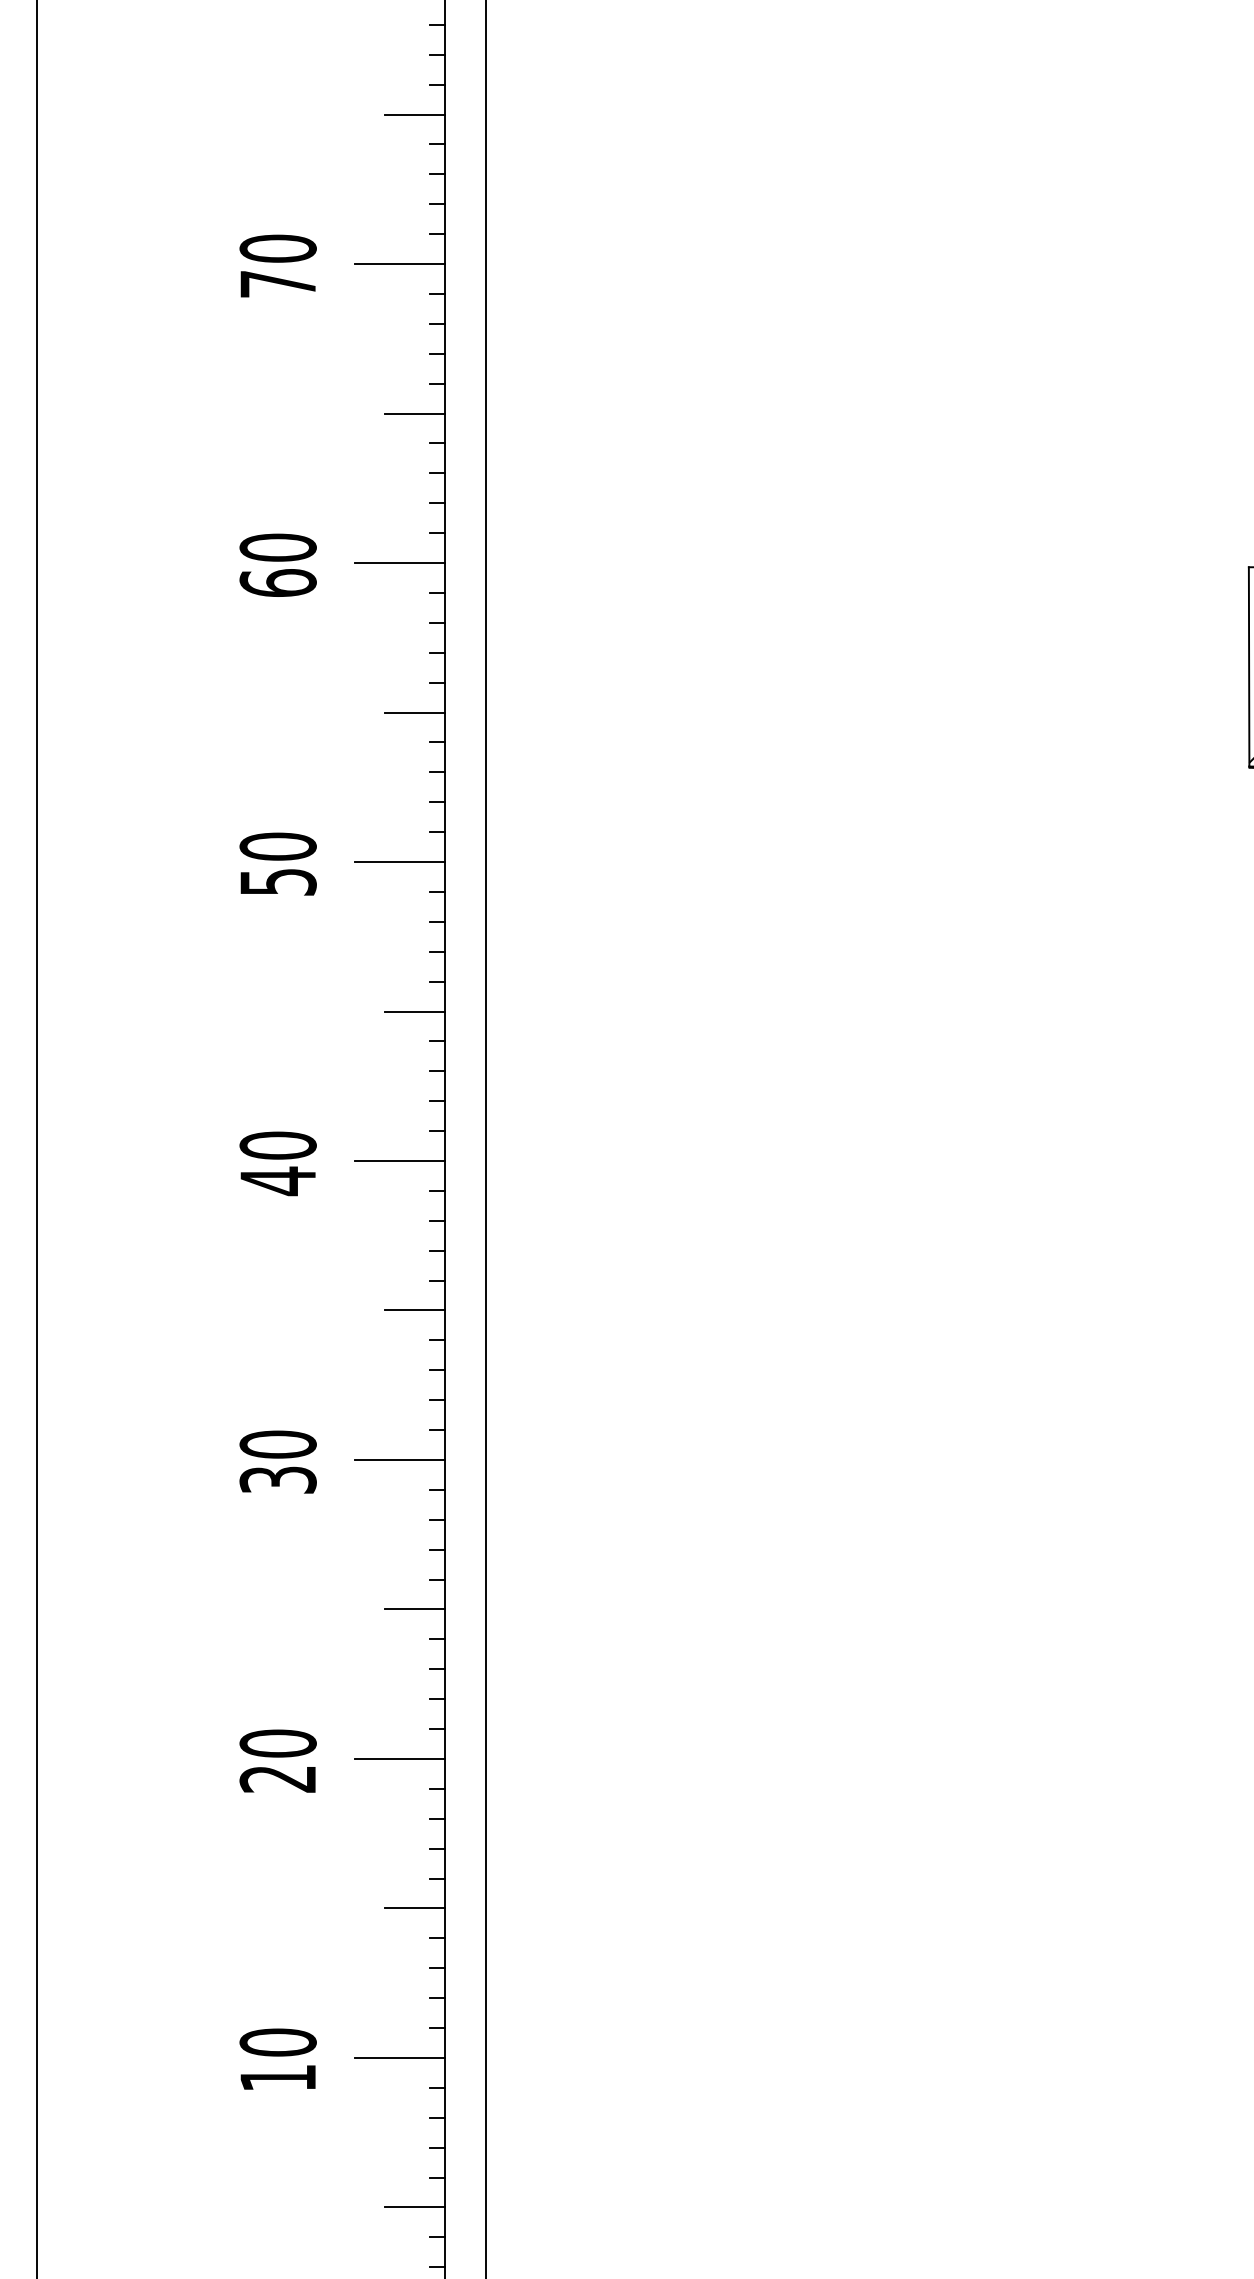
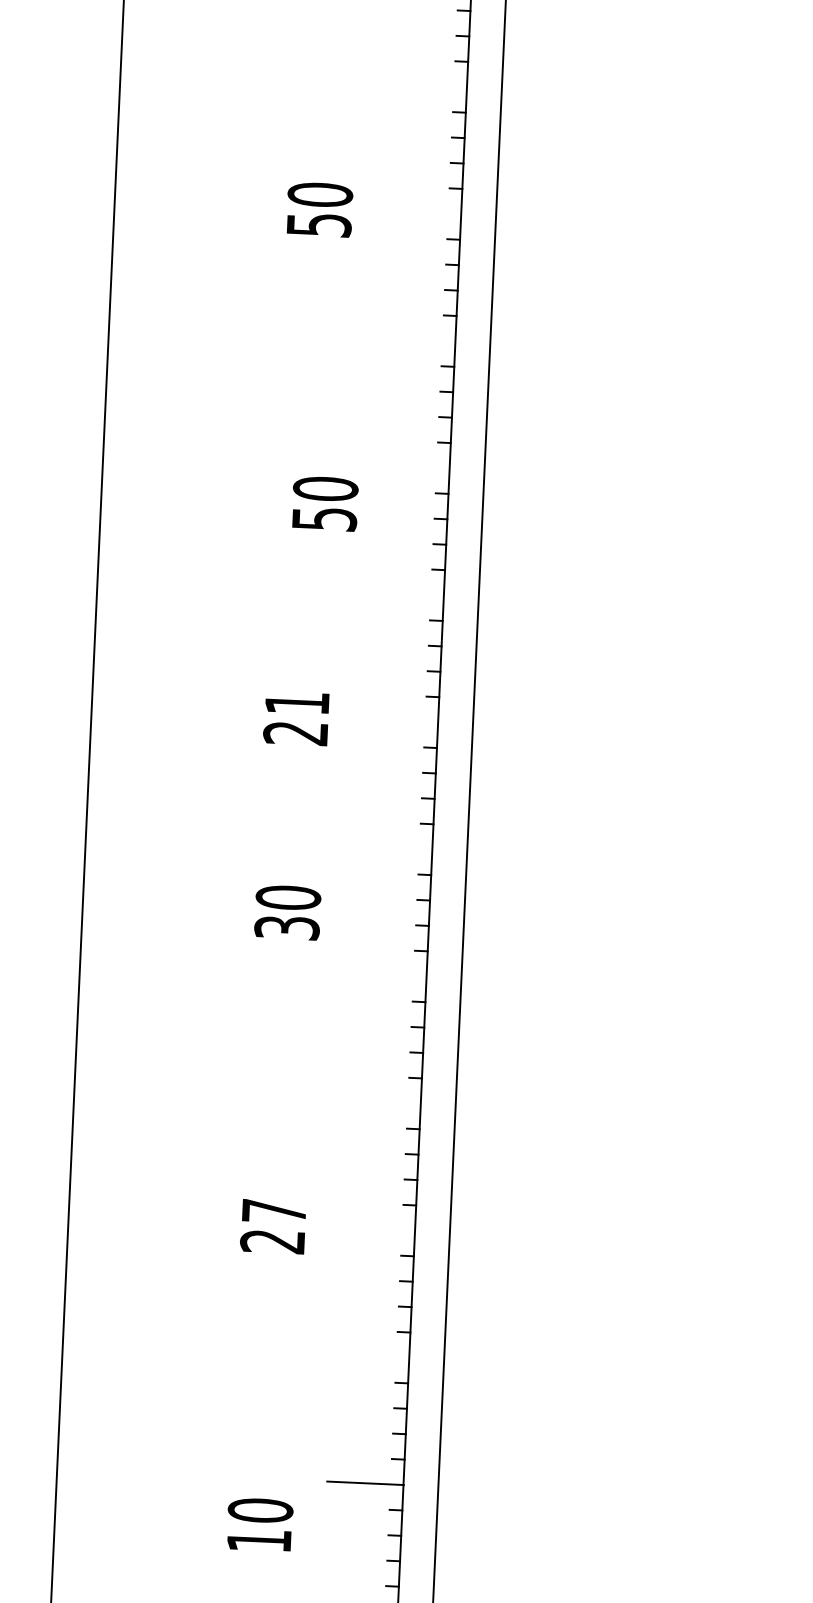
line: (414, 413) -> (441, 86), removed
line: (399, 563) -> (422, 212), removed
text: (277, 582) -> (318, 224), 60 -> 50
line: (414, 712) -> (429, 340), removed
line: (399, 862) -> (411, 467), removed
text: (277, 863) -> (324, 503), moved
line: (414, 1011) -> (418, 594), removed
line: (399, 1161) -> (399, 721), removed
text: (277, 1163) -> (296, 718), 40 -> 21
line: (414, 1310) -> (406, 848), removed
line: (399, 1459) -> (388, 974), removed
text: (277, 1461) -> (287, 912), moved
line: (414, 1609) -> (395, 1102), removed
text: (277, 1743) -> (273, 1211), 20 -> 27
line: (399, 1758) -> (376, 1228), removed
line: (414, 1908) -> (383, 1356), removed
text: (277, 2058) -> (259, 1524), moved

